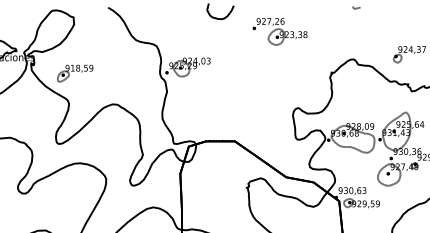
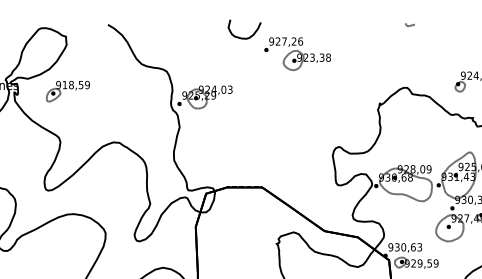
part: (279, 31) -> (296, 53), moved
part: (75, 73) -> (68, 91), moved

